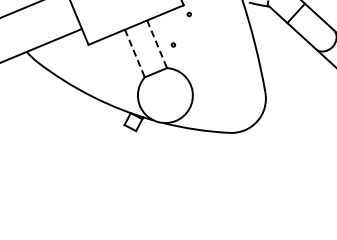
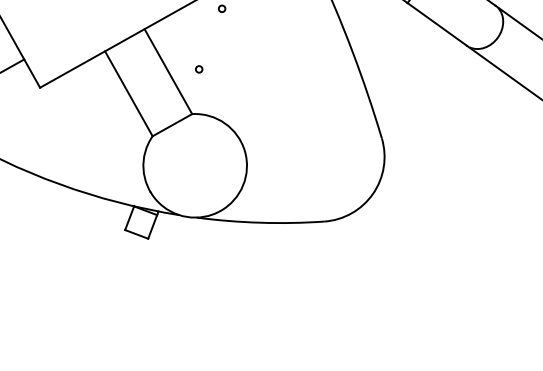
line: (157, 44) -> (169, 71), dashed -> solid
line: (134, 53) -> (128, 93), dashed -> solid

